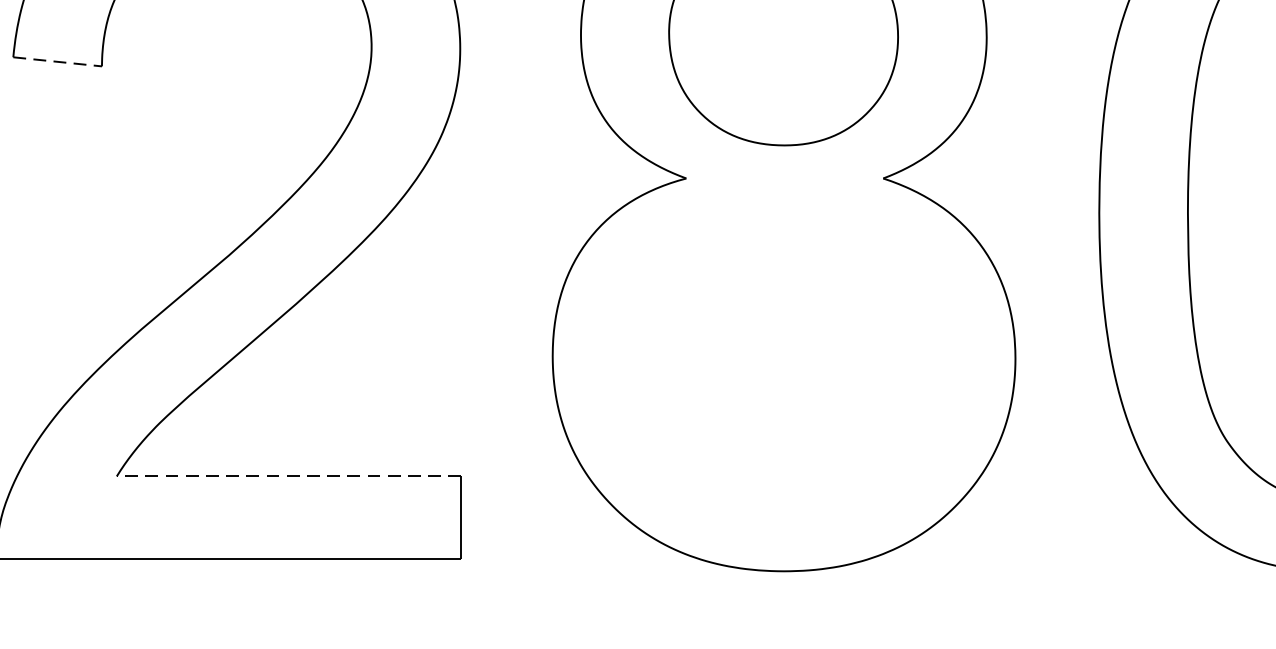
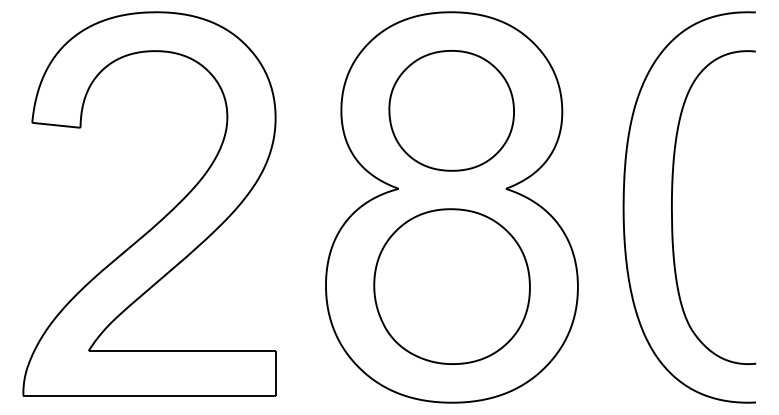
line: (57, 62) -> (56, 125), dashed -> solid
part: (783, 357) -> (451, 286), added
line: (289, 477) -> (182, 351), dashed -> solid

